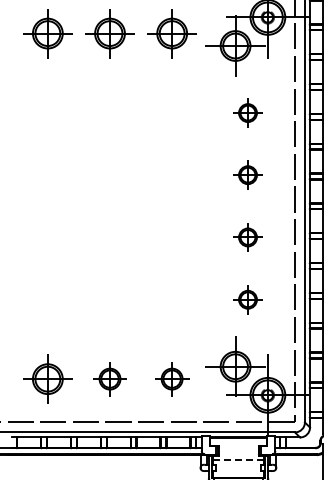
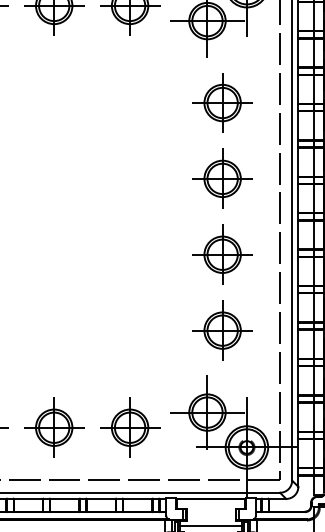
part: (247, 112) -> (222, 102), size x1.67
part: (247, 174) -> (222, 177), size x1.67
part: (247, 237) -> (222, 254), size x1.67
part: (247, 299) -> (222, 330), size x1.67
part: (109, 378) -> (53, 426), size x1.43
part: (171, 378) -> (129, 426), size x1.43
line: (239, 460) -> (212, 527), dashed -> solid

